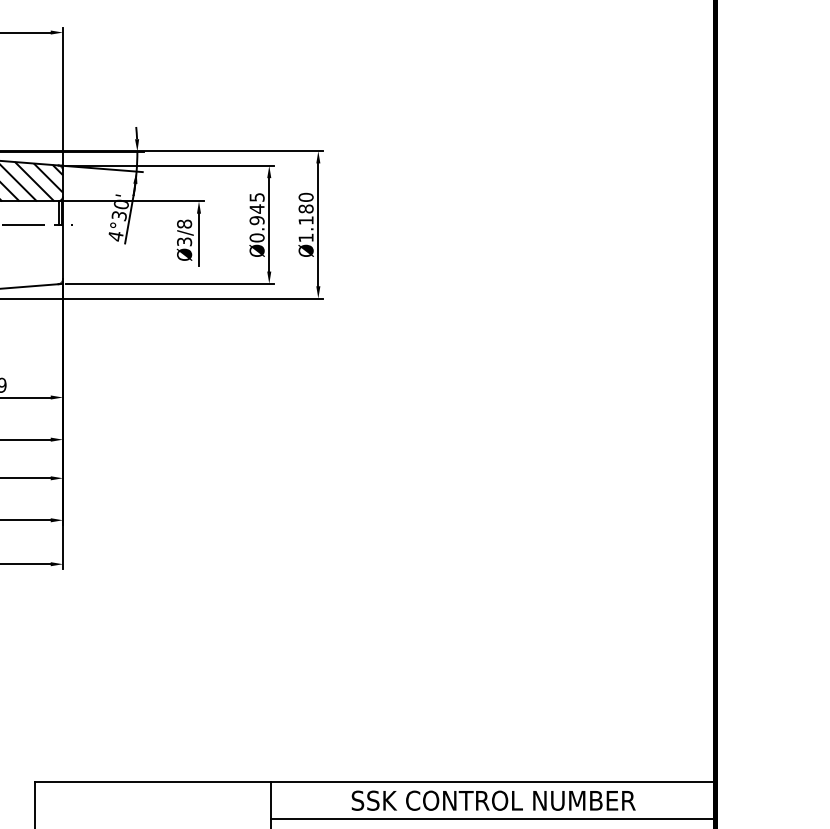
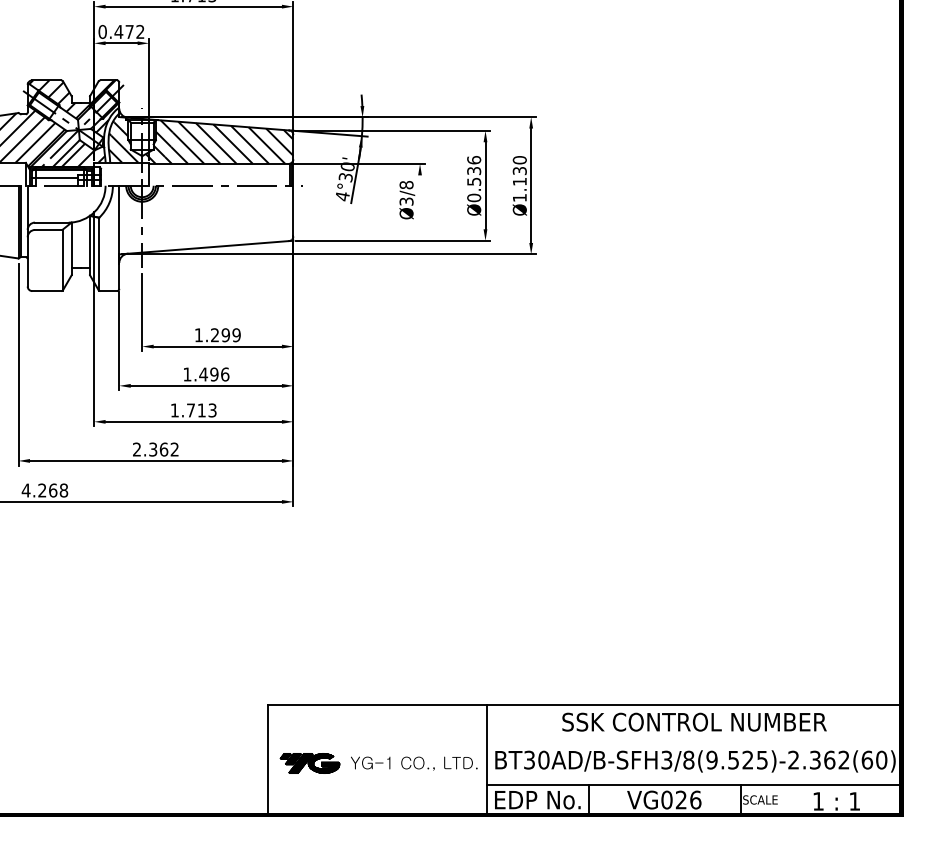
text: (305, 208) -> (519, 170), Ø1.180 -> Ø1.130
text: (257, 209) -> (474, 171), Ø0.945 -> Ø0.536
line: (199, 239) -> (420, 199), removed
line: (493, 819) -> (694, 739), removed

